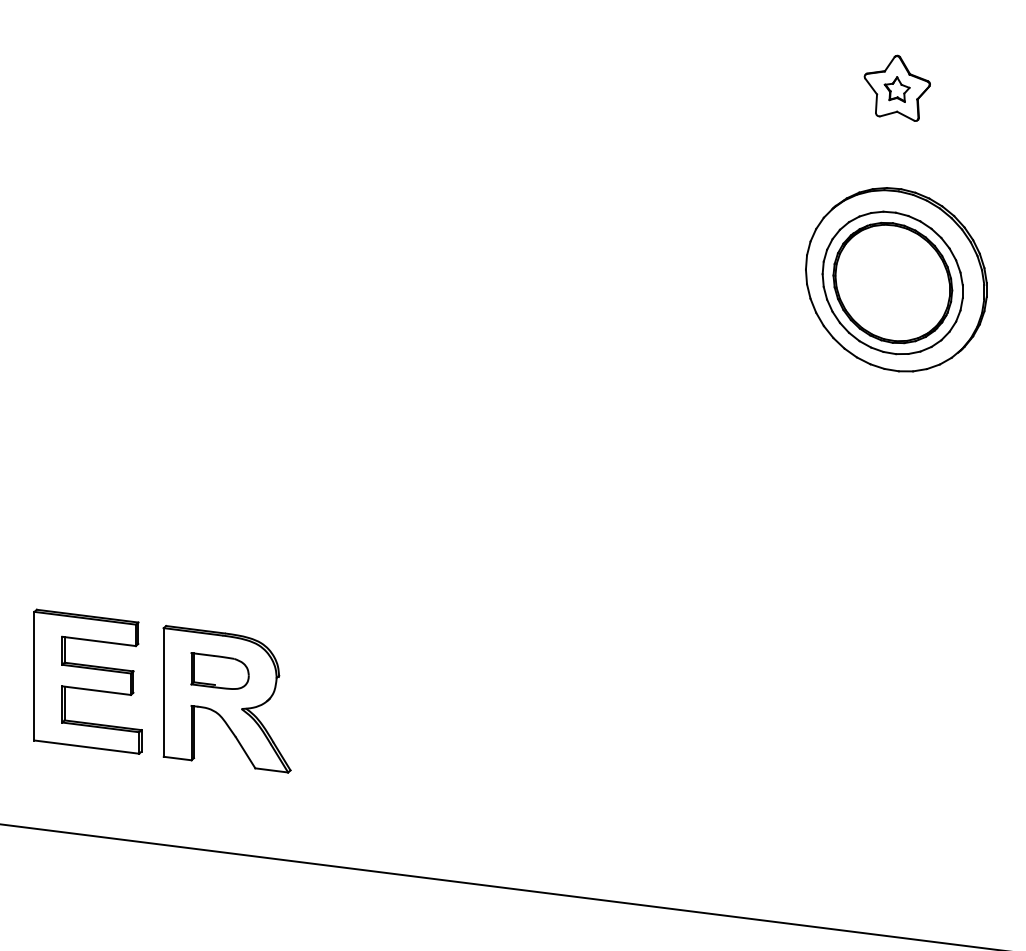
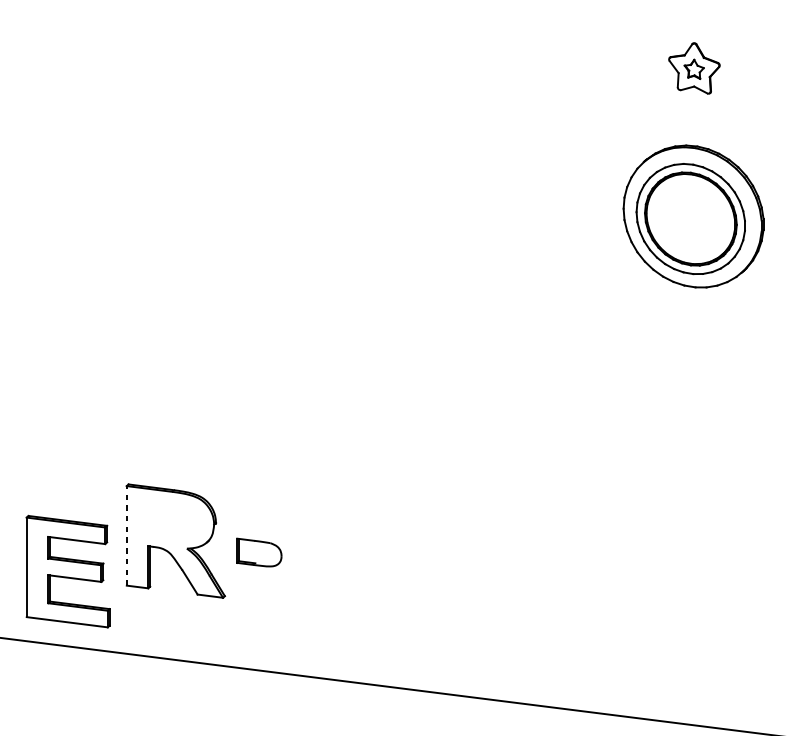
part: (219, 670) -> (258, 552), moved
part: (87, 681) -> (67, 571), moved
line: (163, 691) -> (126, 535), solid -> dashed

